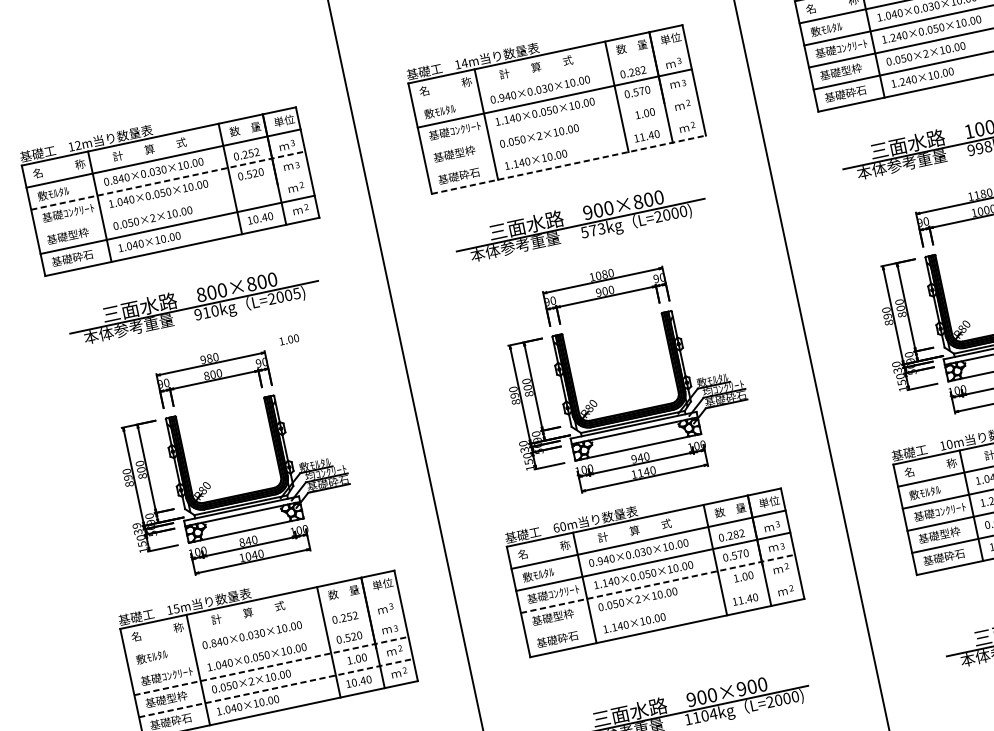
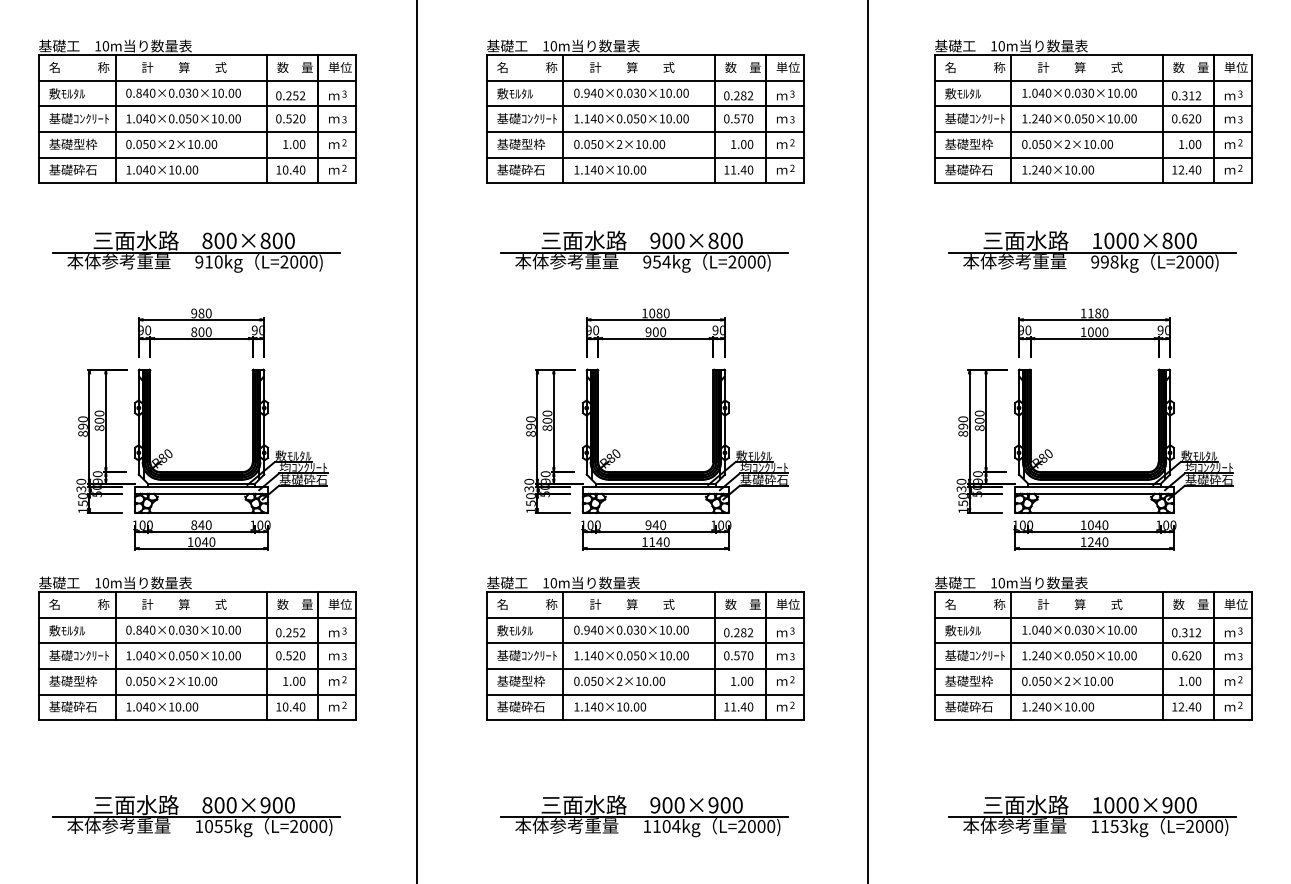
text: (464, 63) -> (553, 46), 14m -> 10m
line: (550, 76) -> (645, 80), added
line: (559, 120) -> (645, 132), added
line: (564, 142) -> (645, 157), added
text: (77, 145) -> (105, 46), 12m -> 10m
line: (568, 164) -> (645, 183), dashed -> solid
line: (168, 180) -> (197, 106), dashed -> solid
line: (172, 203) -> (197, 132), added
text: (592, 230) -> (656, 261), 573kg -> 954kg
text: (296, 293) -> (313, 261), L=2005) -> L=2000)
text: (289, 339) -> (294, 144), moved
text: (136, 525) -> (81, 481), 39 -> 30
text: (556, 528) -> (546, 583), 60m -> 10m
line: (658, 584) -> (645, 669), dashed -> solid
line: (662, 605) -> (645, 694), added
text: (176, 609) -> (105, 583), 15m -> 10m
line: (261, 621) -> (197, 617), added
line: (266, 644) -> (197, 643), added
line: (271, 666) -> (197, 669), dashed -> solid
line: (276, 688) -> (197, 694), dashed -> solid

